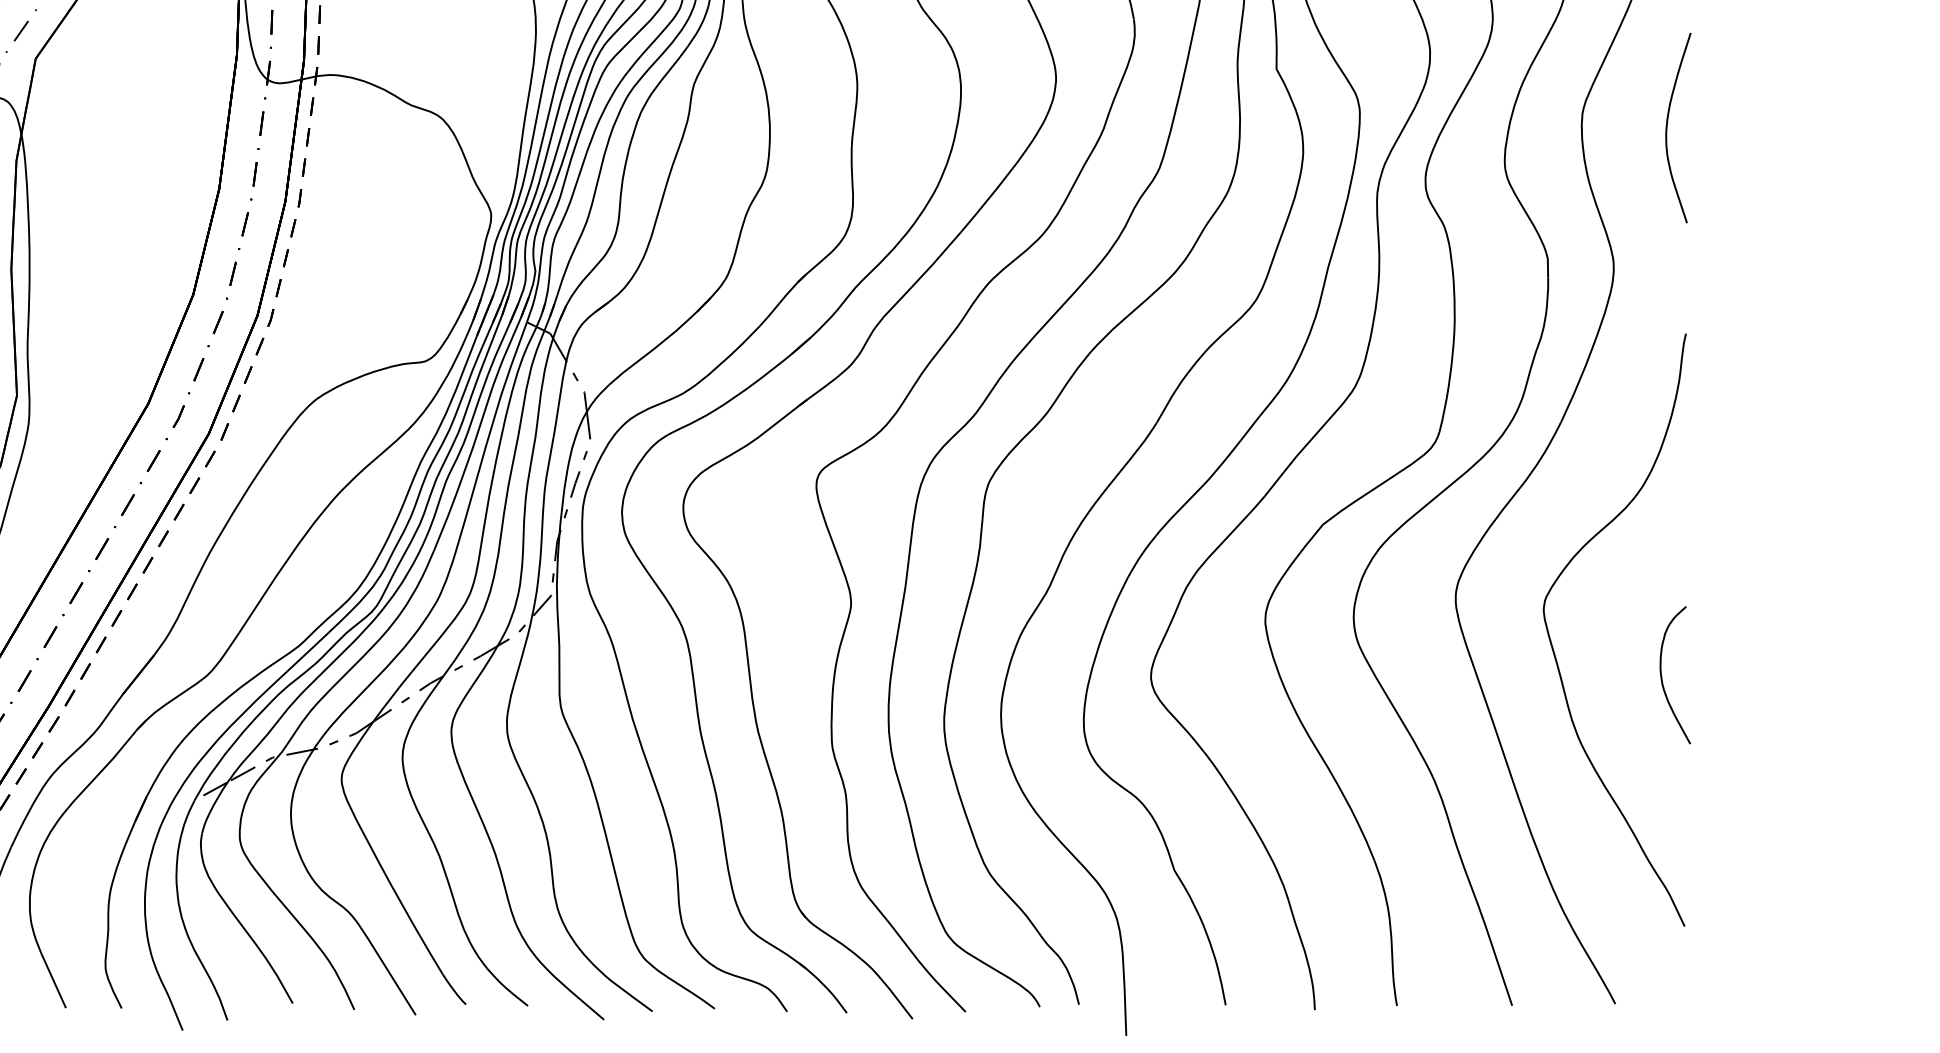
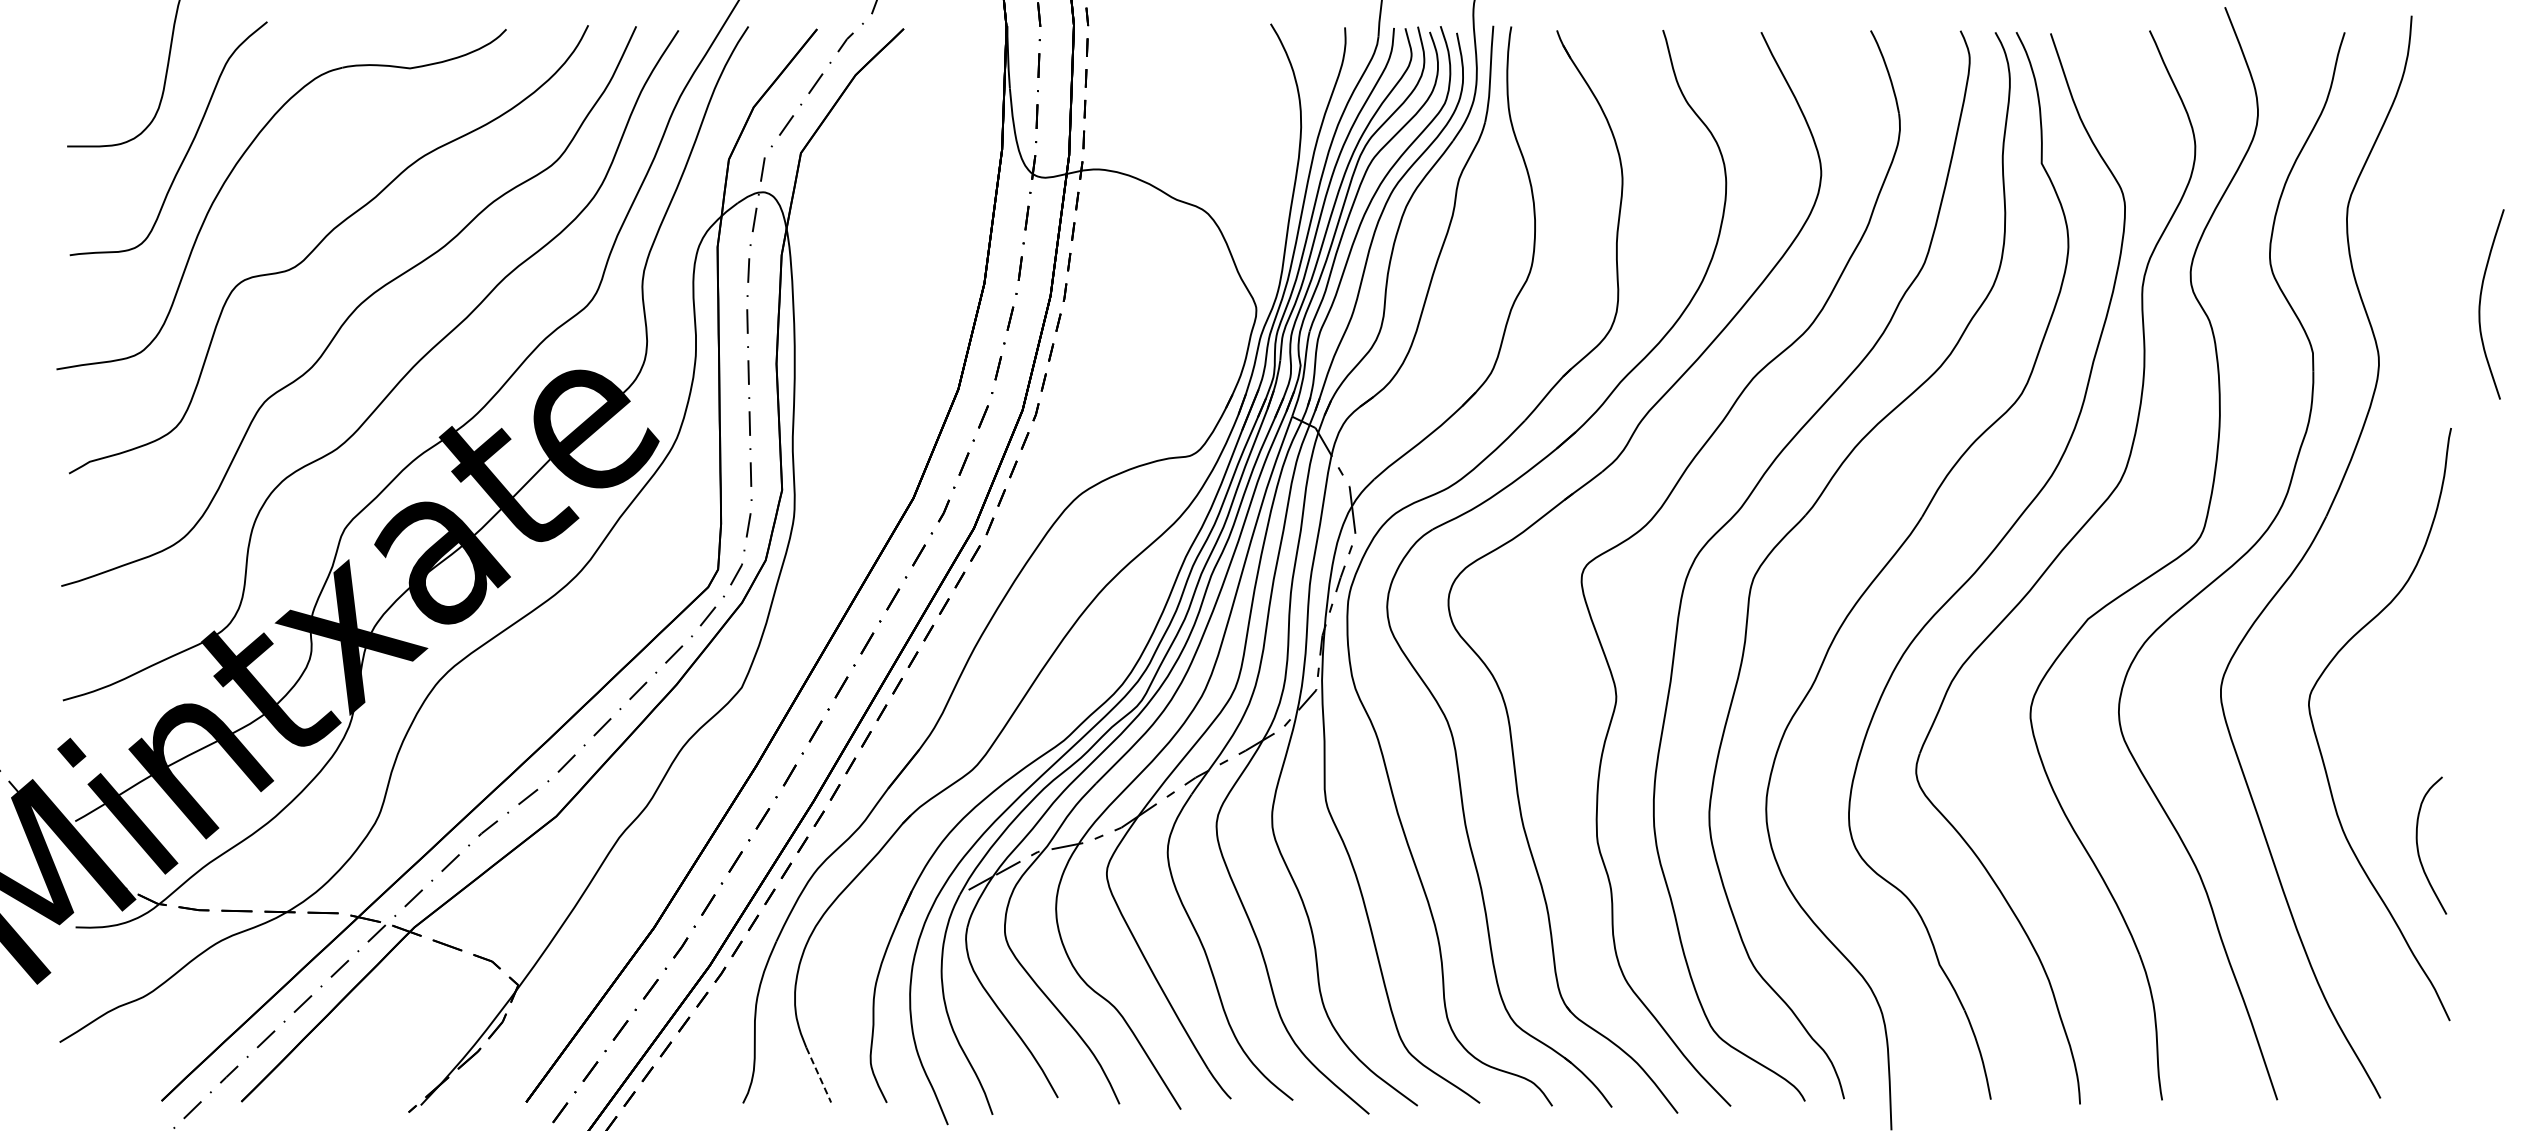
curve: (1667, 128) -> (2480, 304), moved
curve: (1662, 675) -> (2418, 845), moved
line: (54, 981) -> (819, 1075), solid -> dashed

